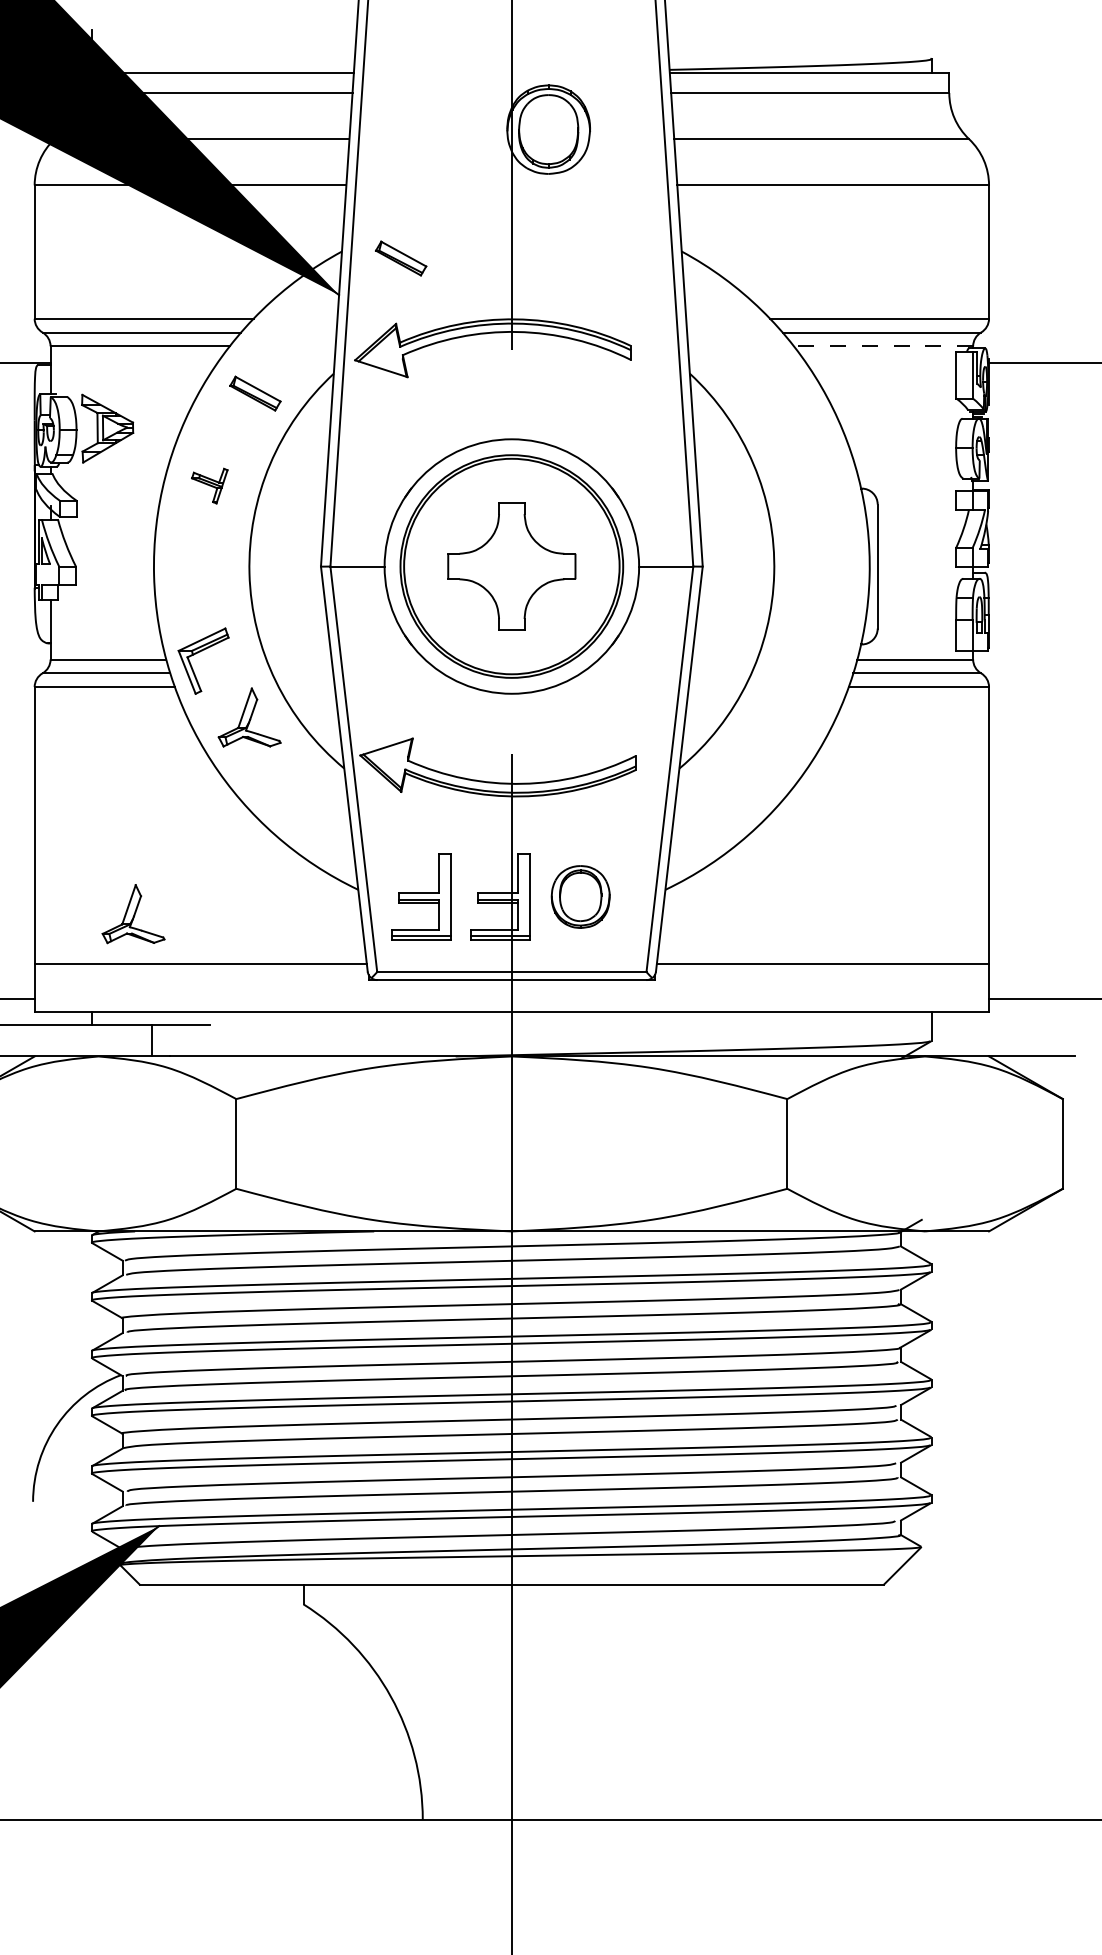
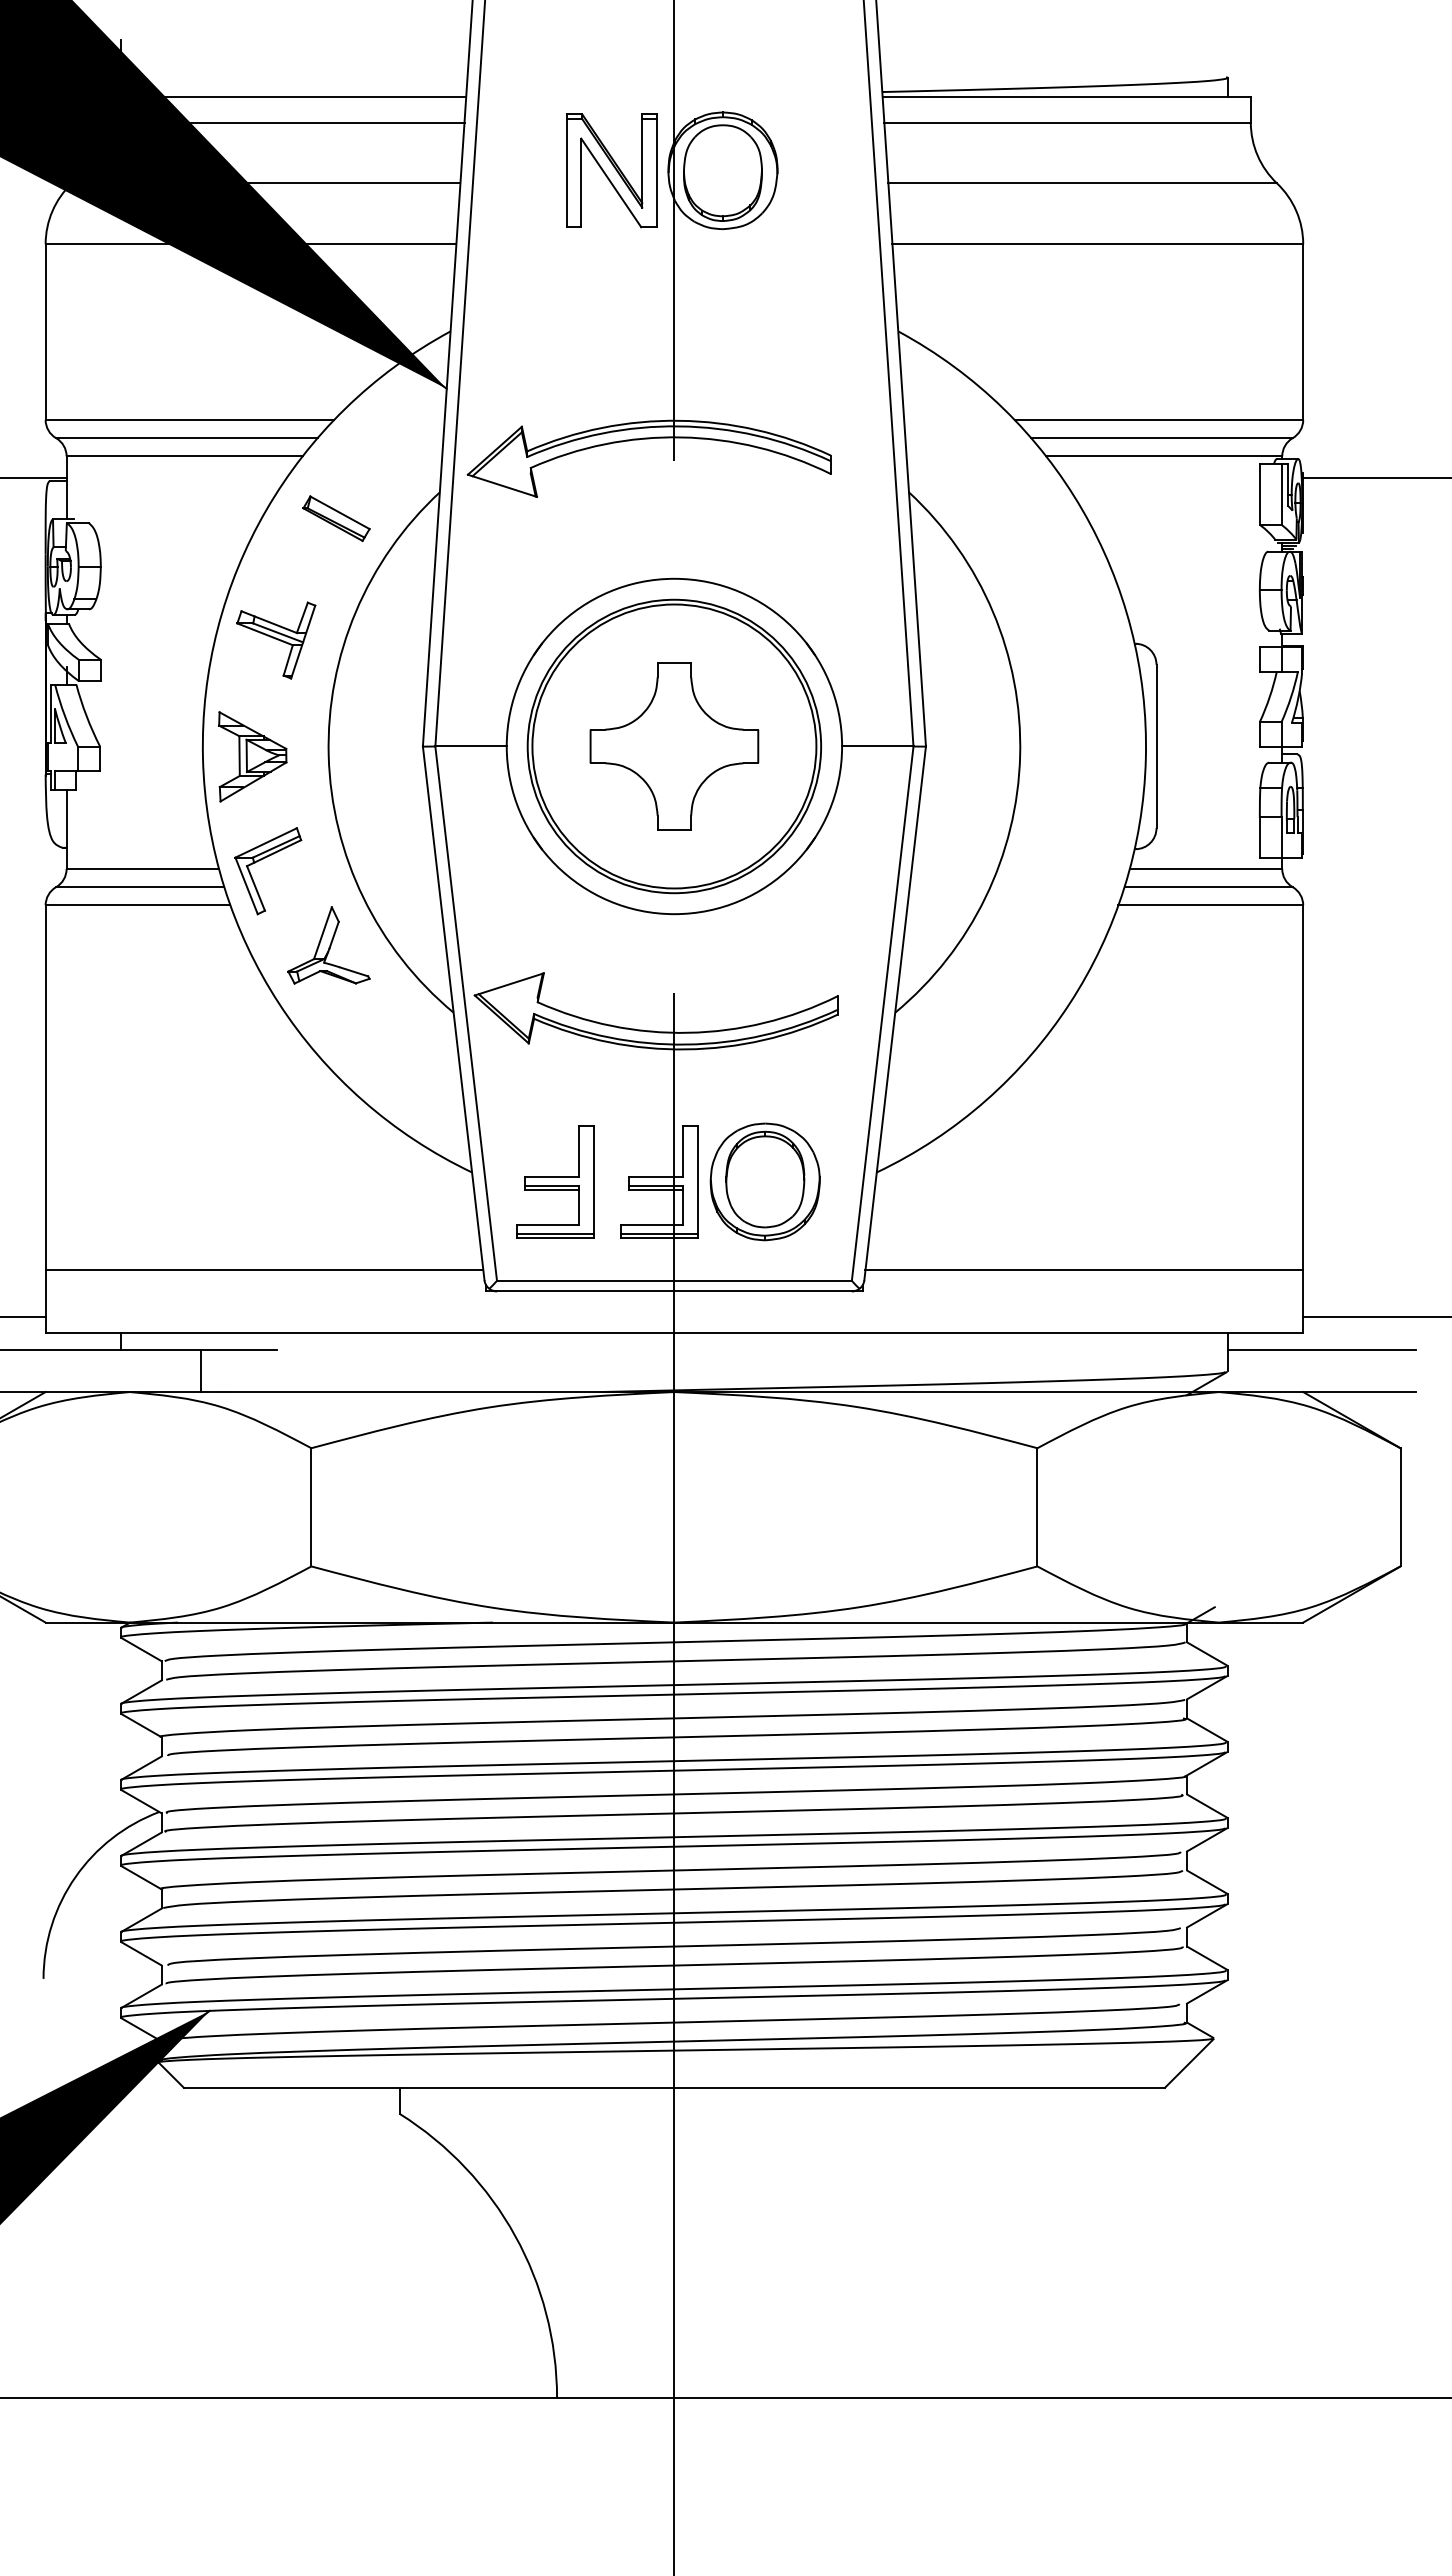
part: (464, 129) -> (611, 170), added
part: (401, 258) -> (528, 340), removed
line: (883, 346) -> (1163, 456), dashed -> solid
part: (107, 428) -> (252, 756), moved
part: (209, 486) -> (276, 640), size x1.67
part: (580, 896) -> (764, 1181), size x1.43
part: (133, 914) -> (175, 1204), removed
line: (1002, 1024) -> (1321, 1350), added

